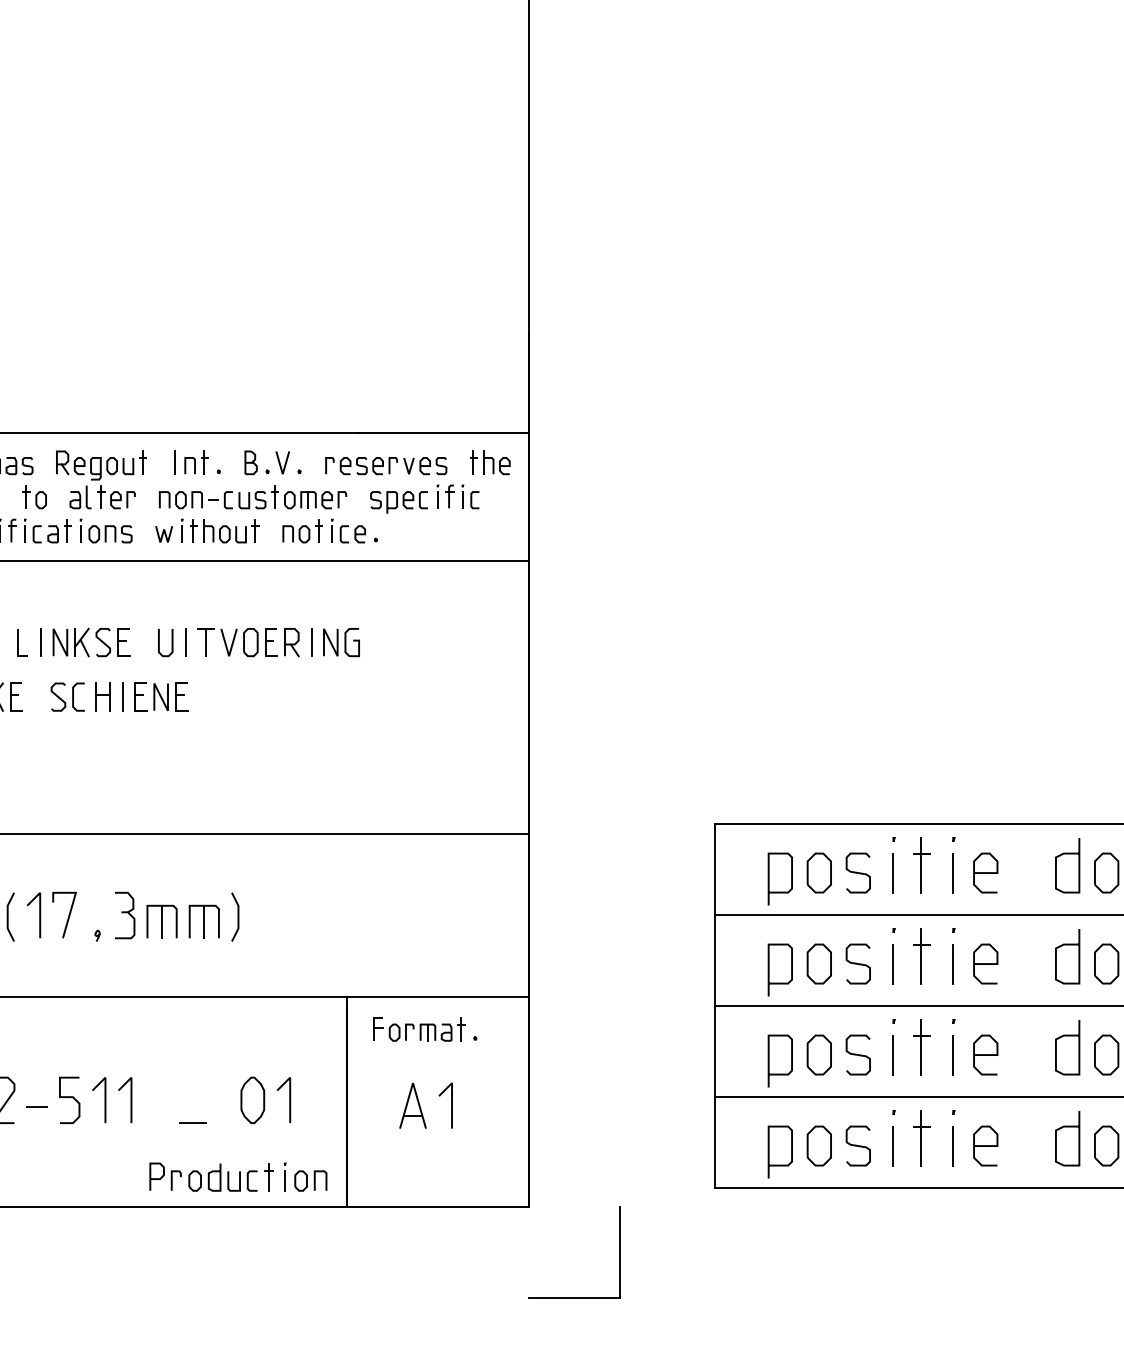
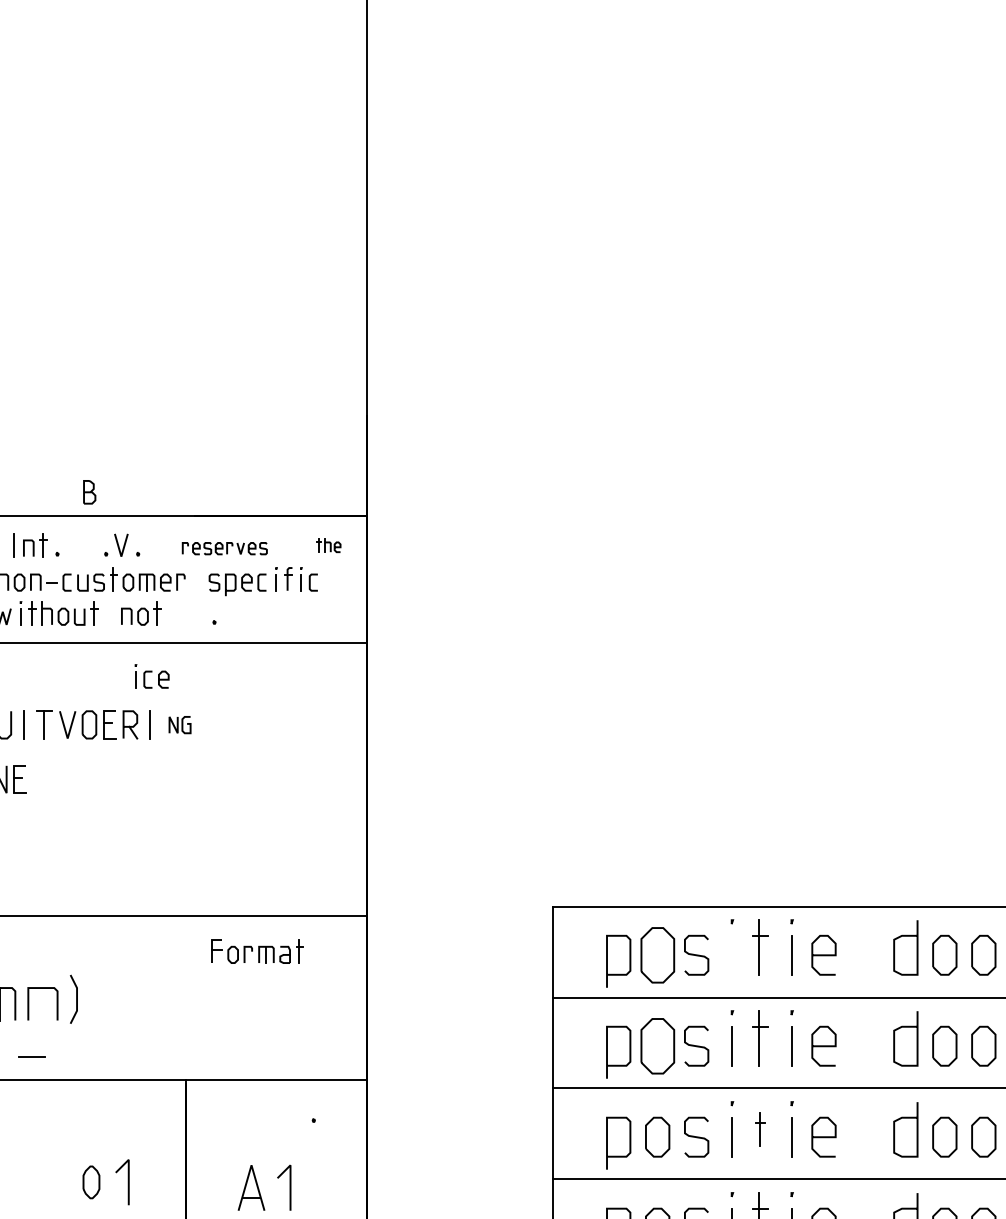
part: (250, 462) -> (89, 491), moved
part: (490, 462) -> (328, 544), size x0.6
part: (386, 466) -> (225, 548), size x0.7
part: (348, 530) -> (152, 675), moved
part: (341, 642) -> (180, 724), size x0.6
part: (818, 872) -> (656, 954), size x1.4
line: (893, 872) -> (731, 954), removed
line: (203, 921) -> (42, 1003), removed
part: (818, 963) -> (656, 1045), size x1.4
part: (419, 1029) -> (258, 951), moved
part: (921, 1047) -> (759, 1129), size x0.6
part: (252, 1099) -> (91, 1181), size x0.7
line: (192, 1122) -> (31, 1056), moved

